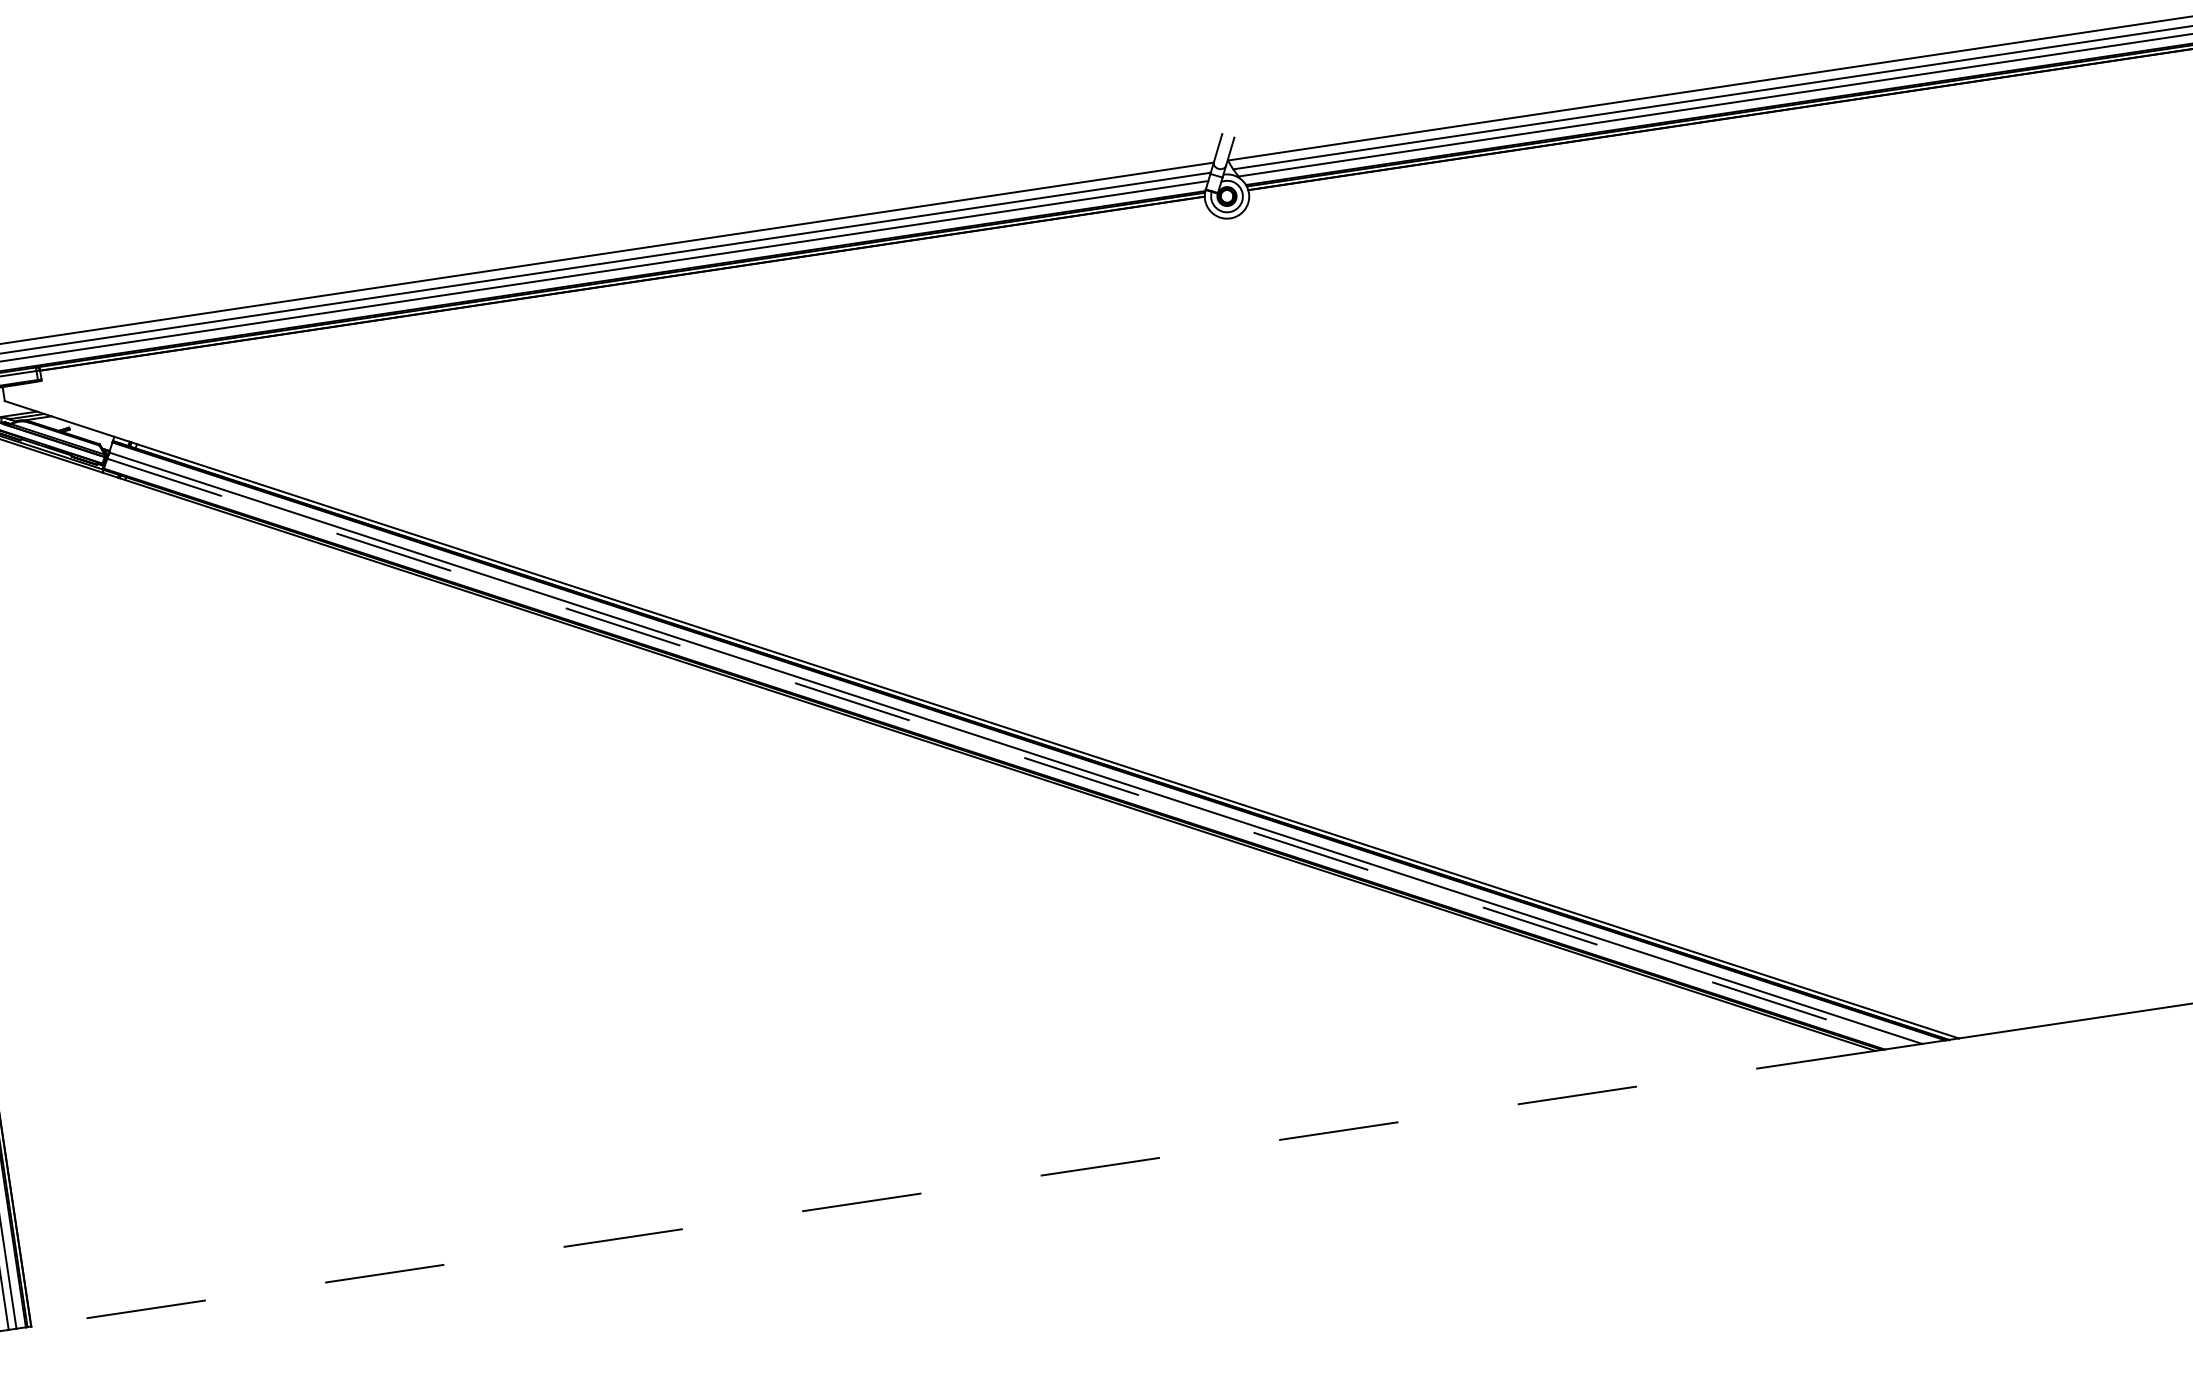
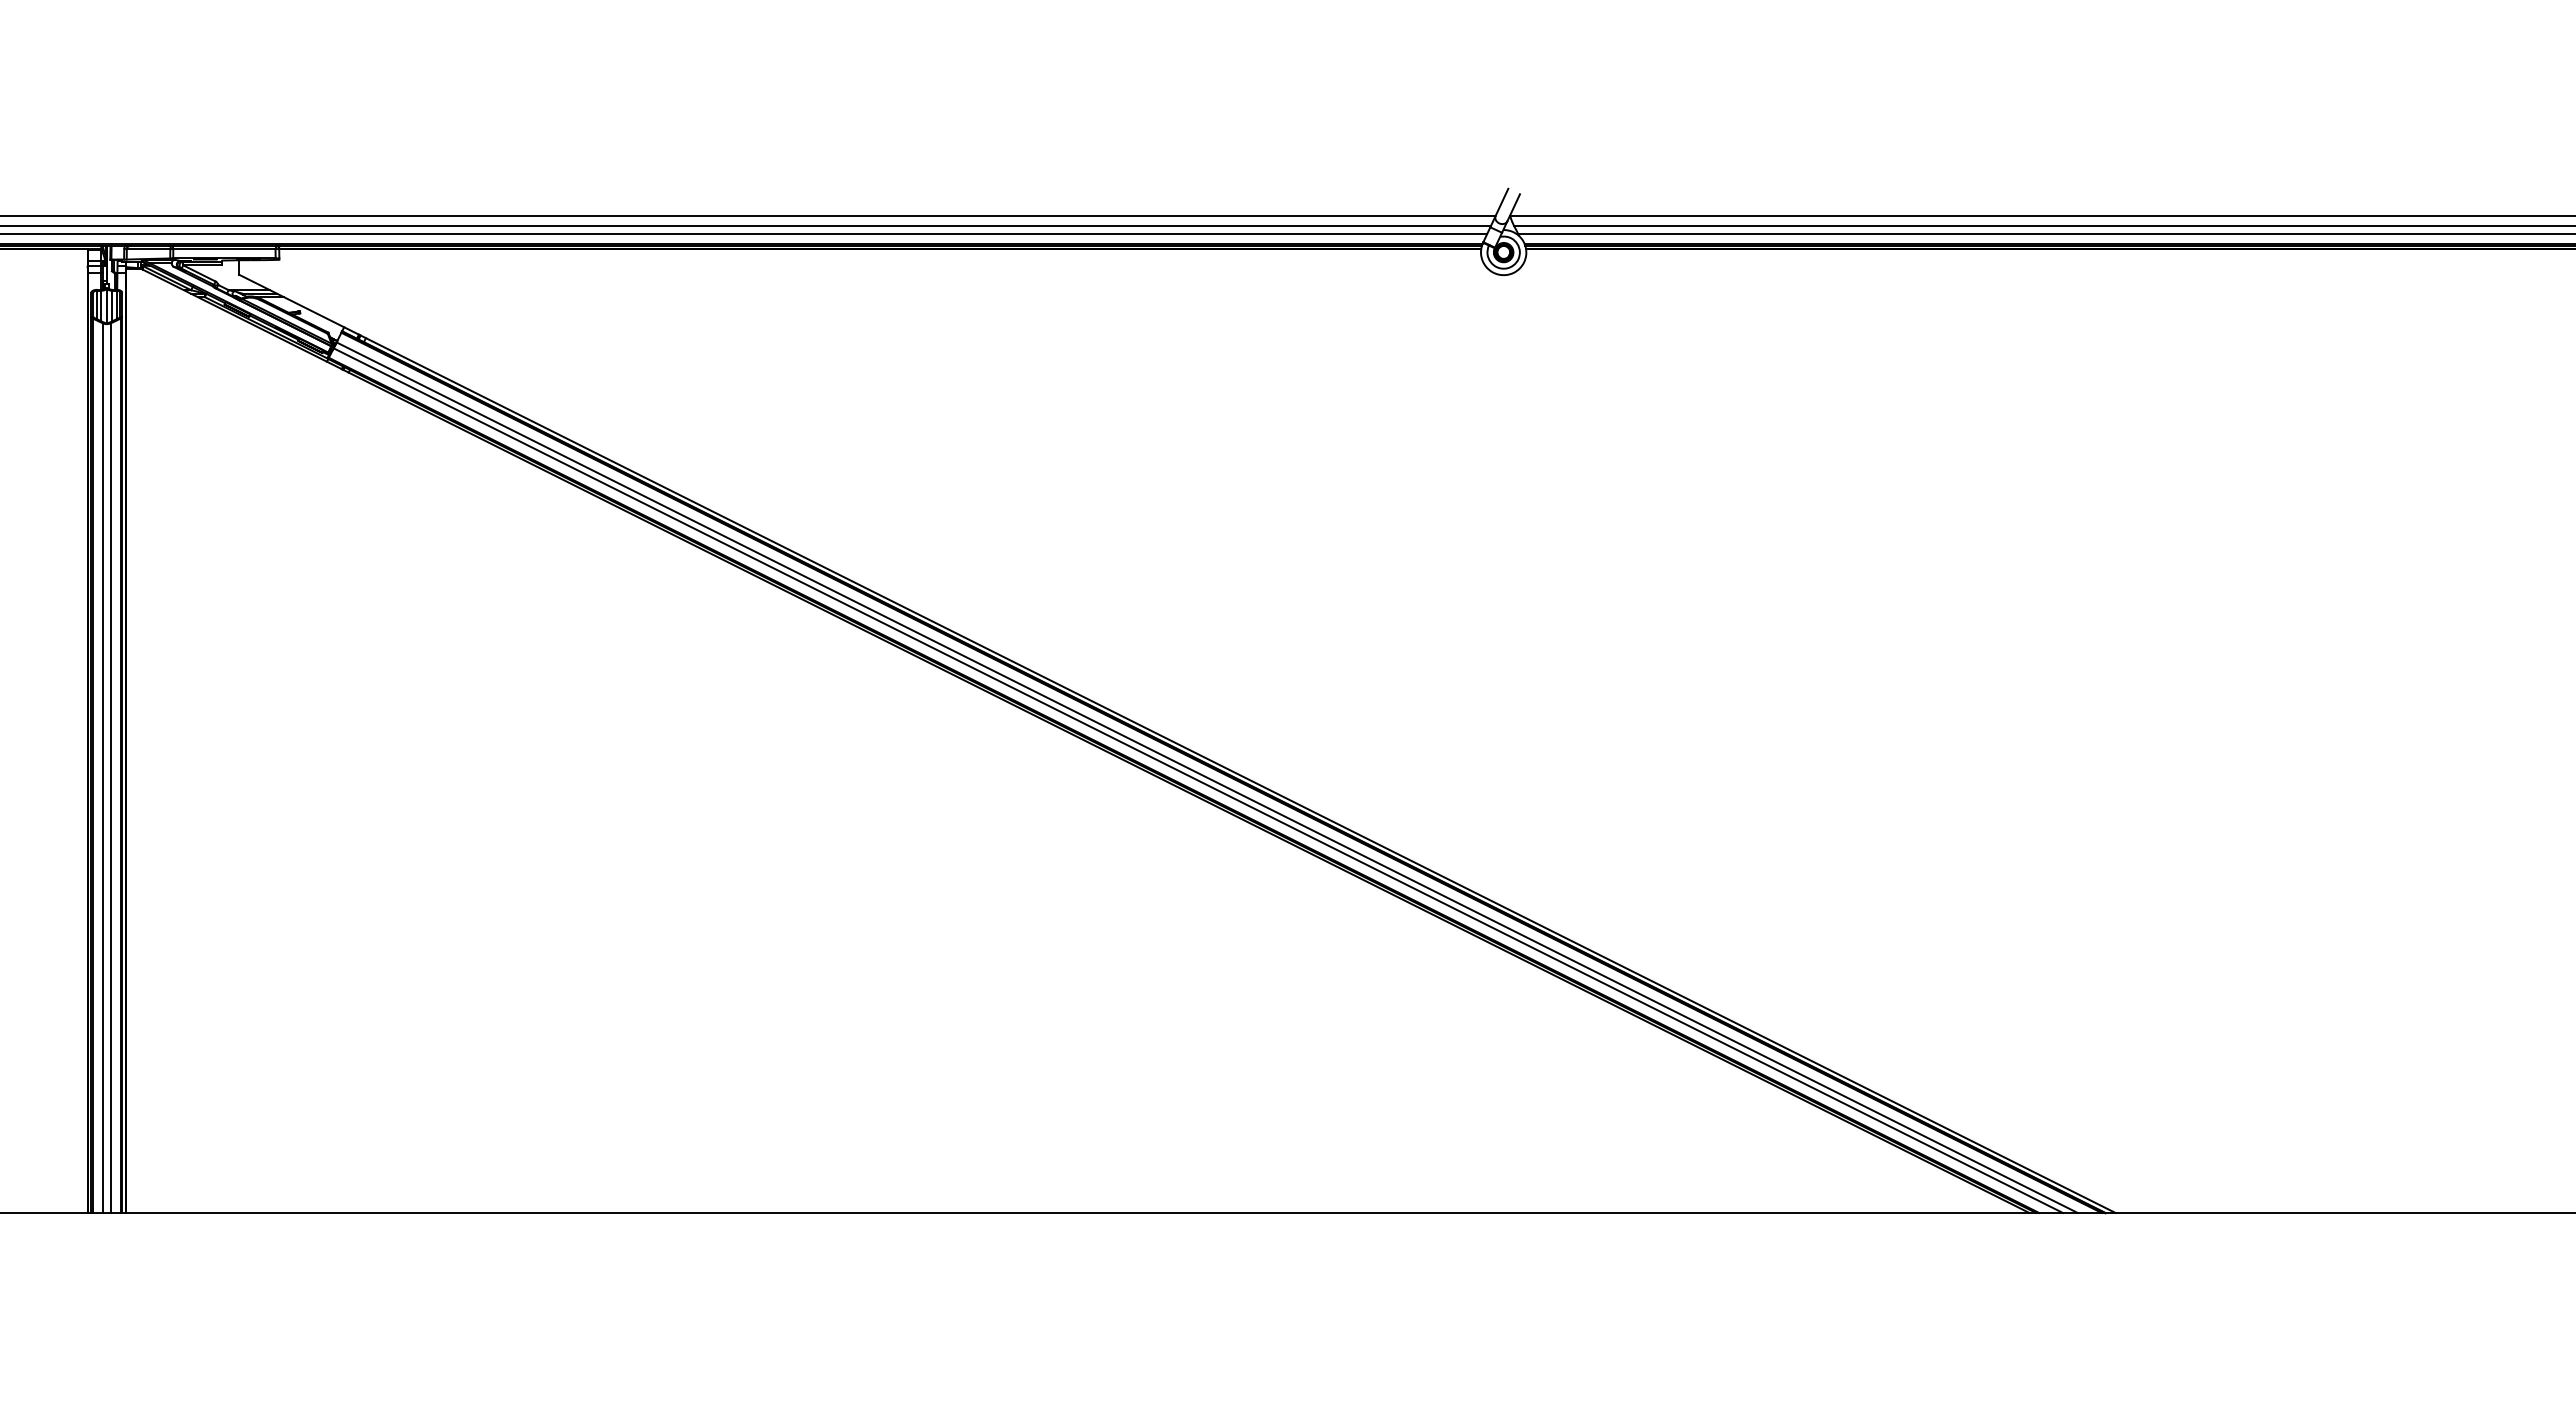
line: (1007, 752) -> (1198, 780), dashed -> solid
line: (953, 1188) -> (1077, 1212), dashed -> solid

